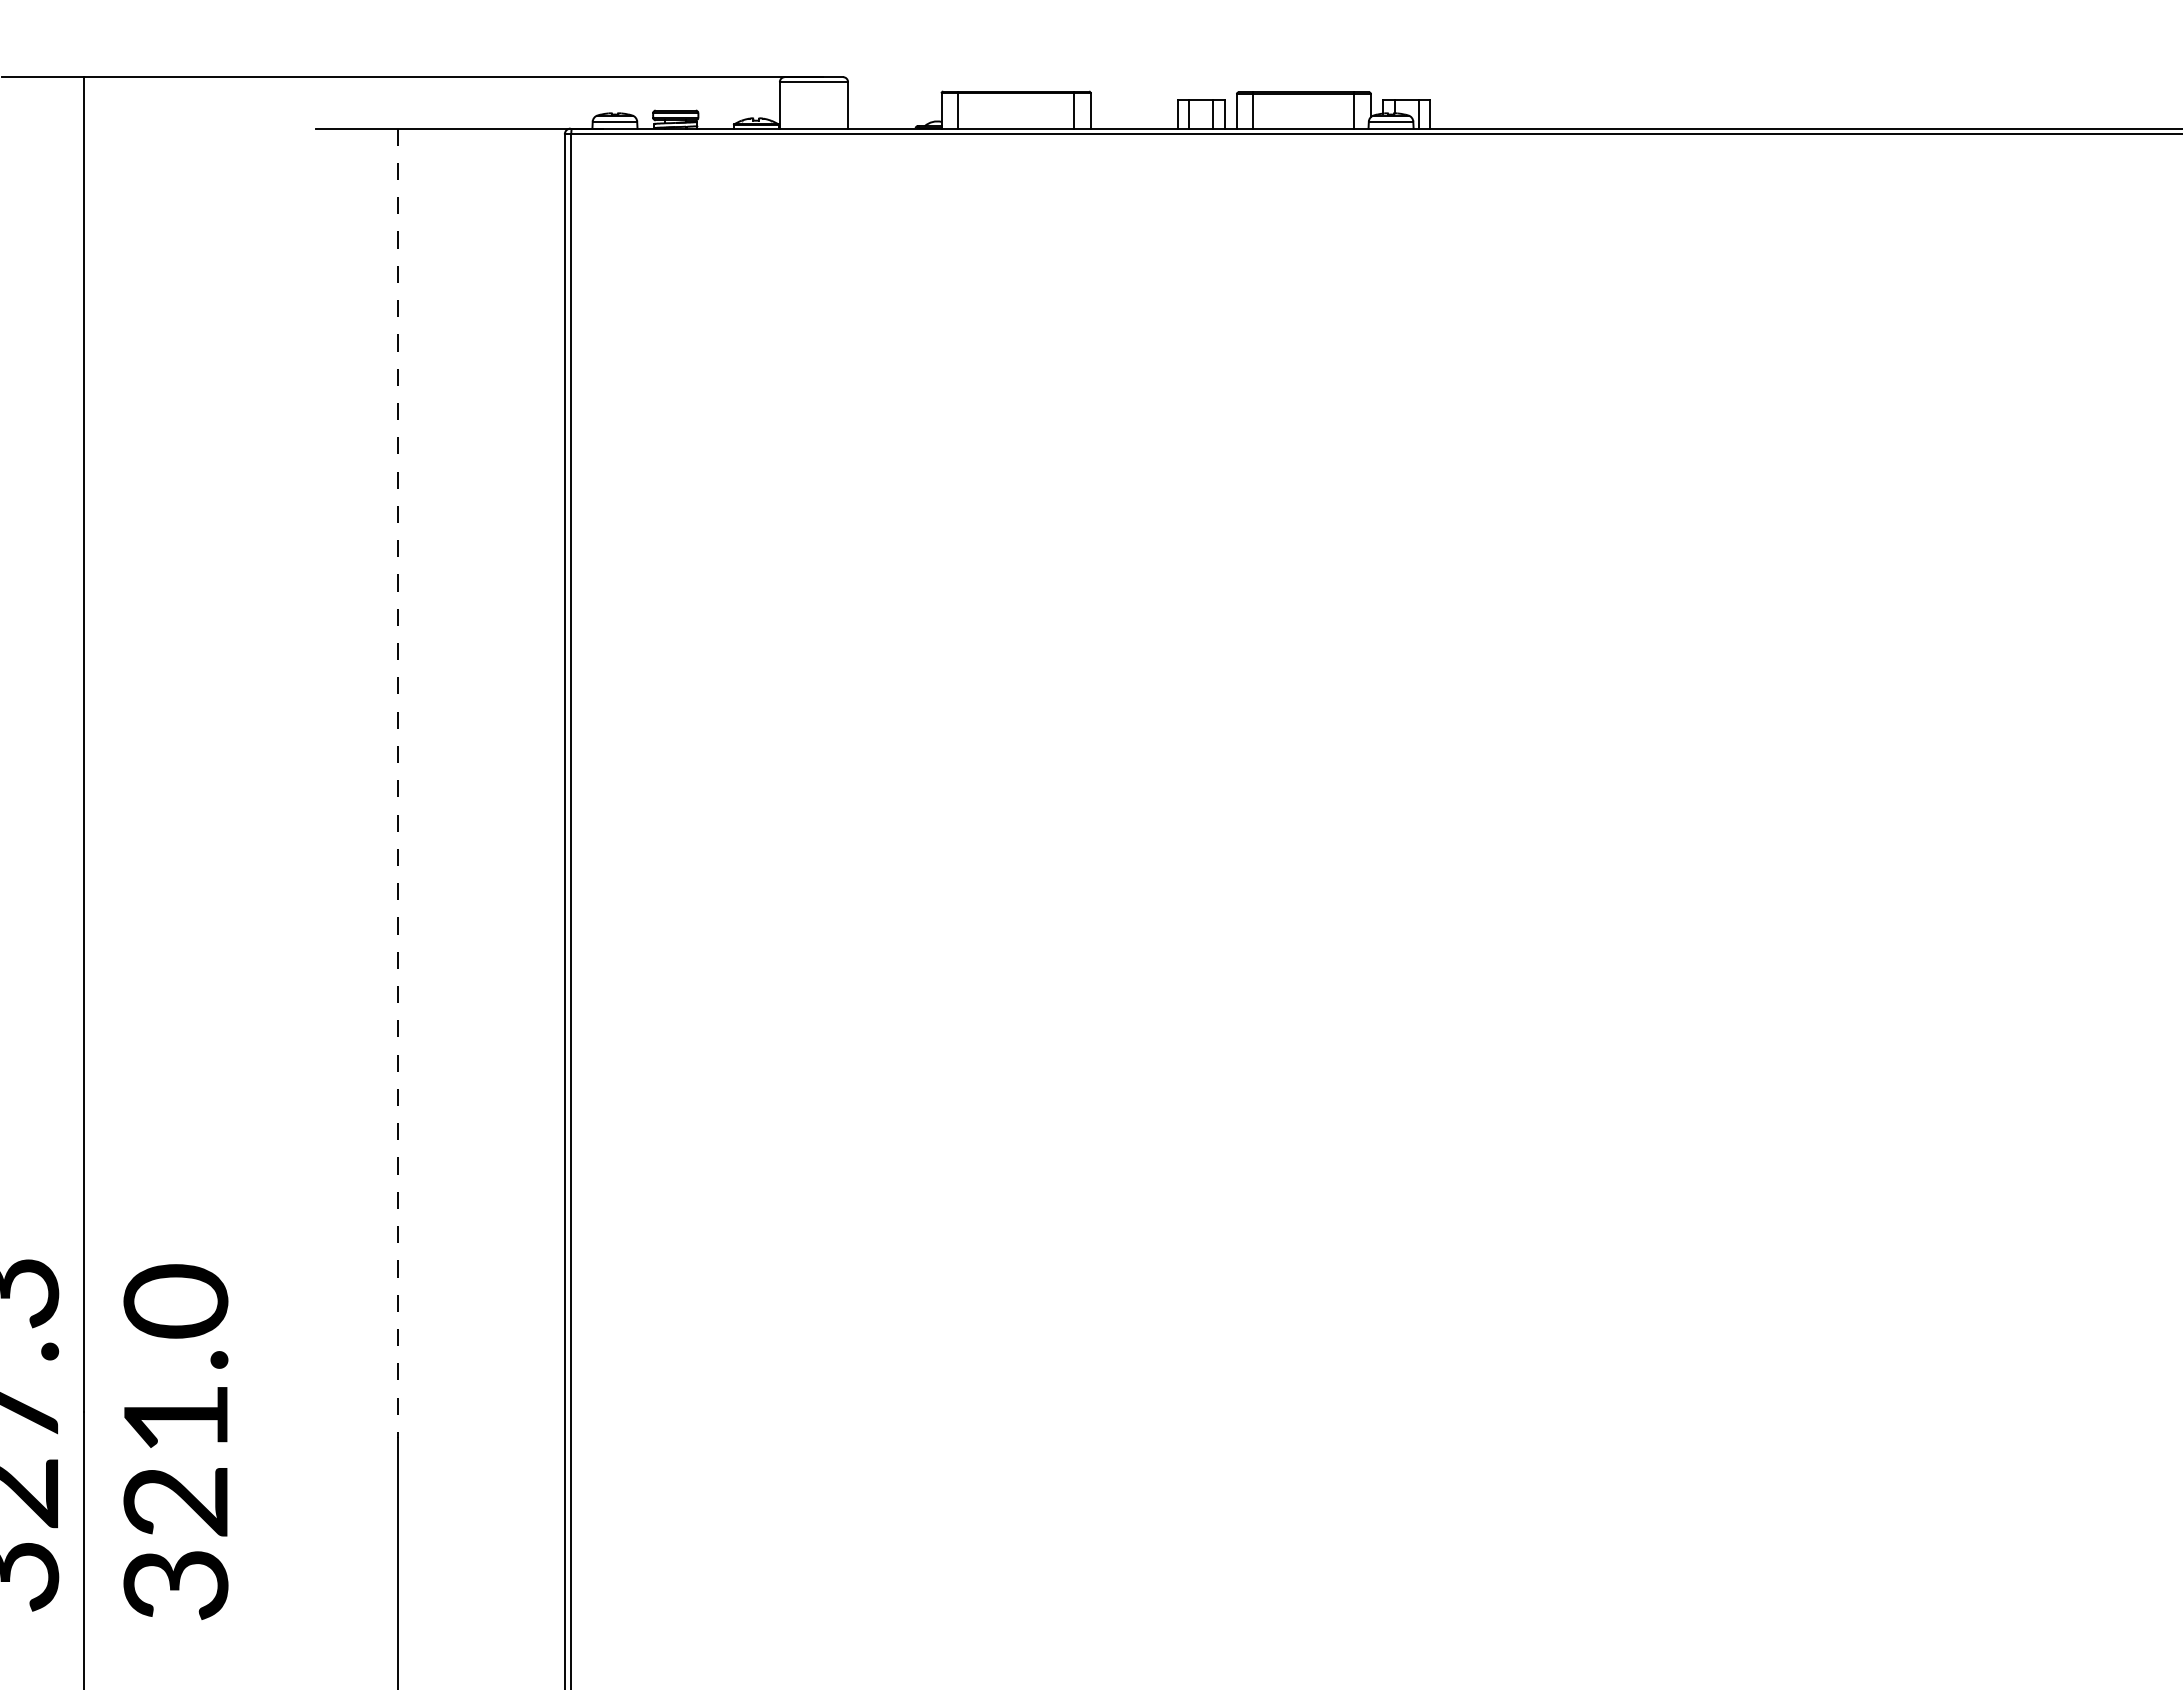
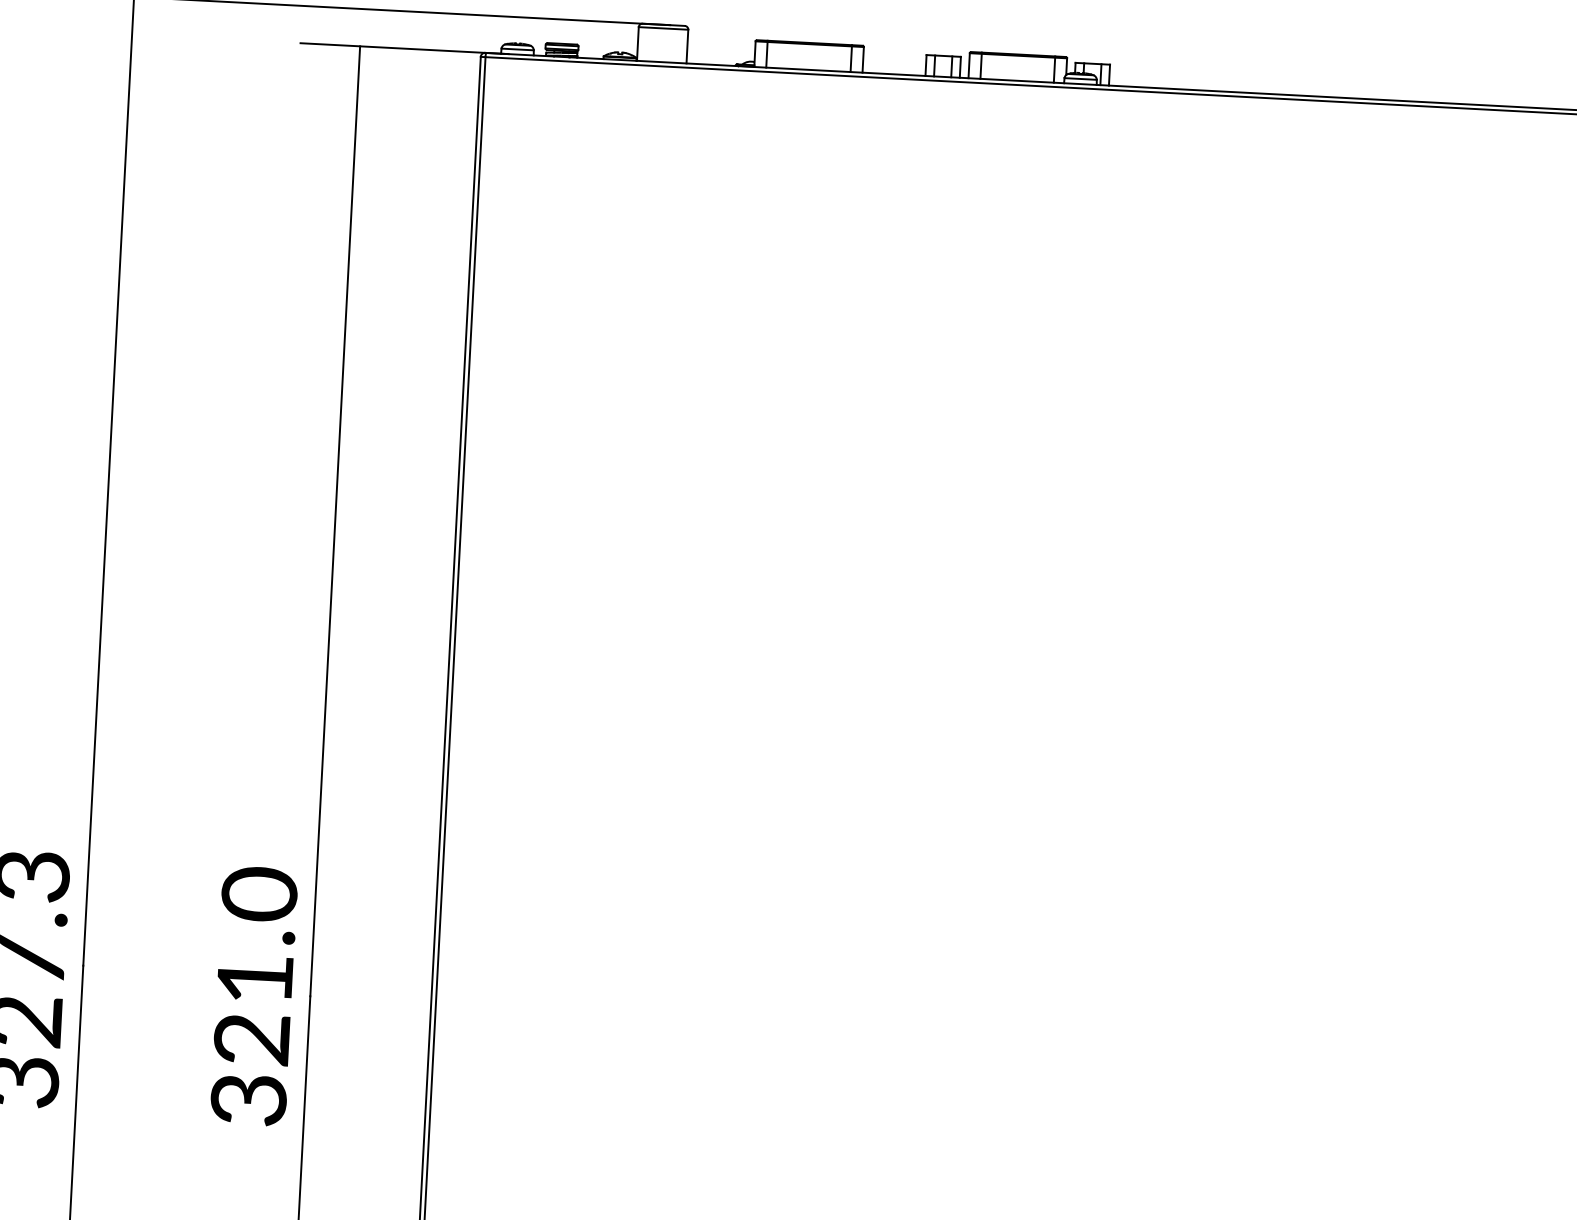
line: (398, 783) -> (335, 521), dashed -> solid
text: (175, 1441) -> (253, 995), moved

